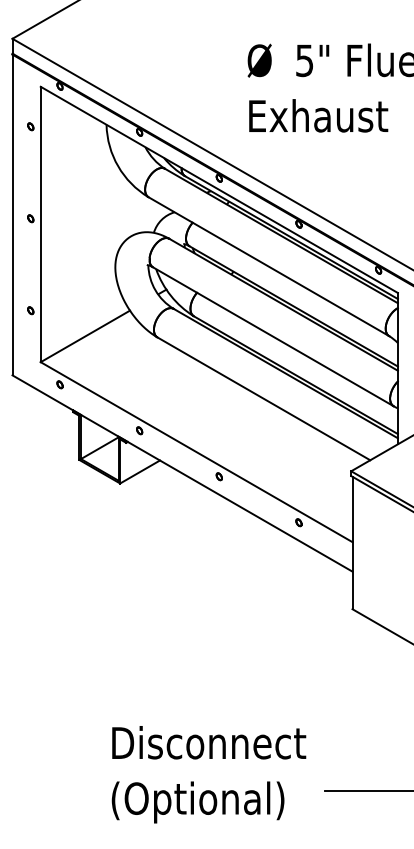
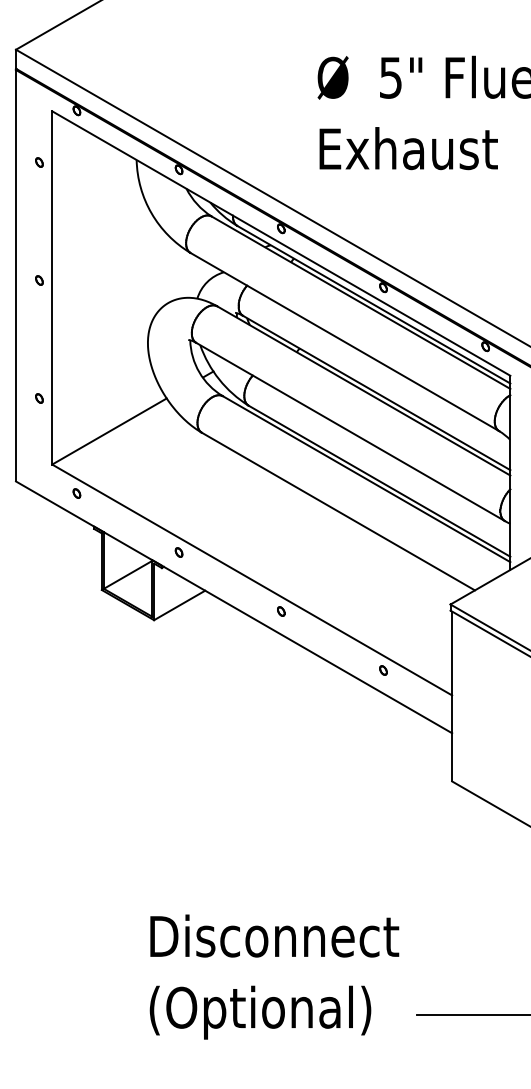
text: (208, 774) -> (273, 976), moved

